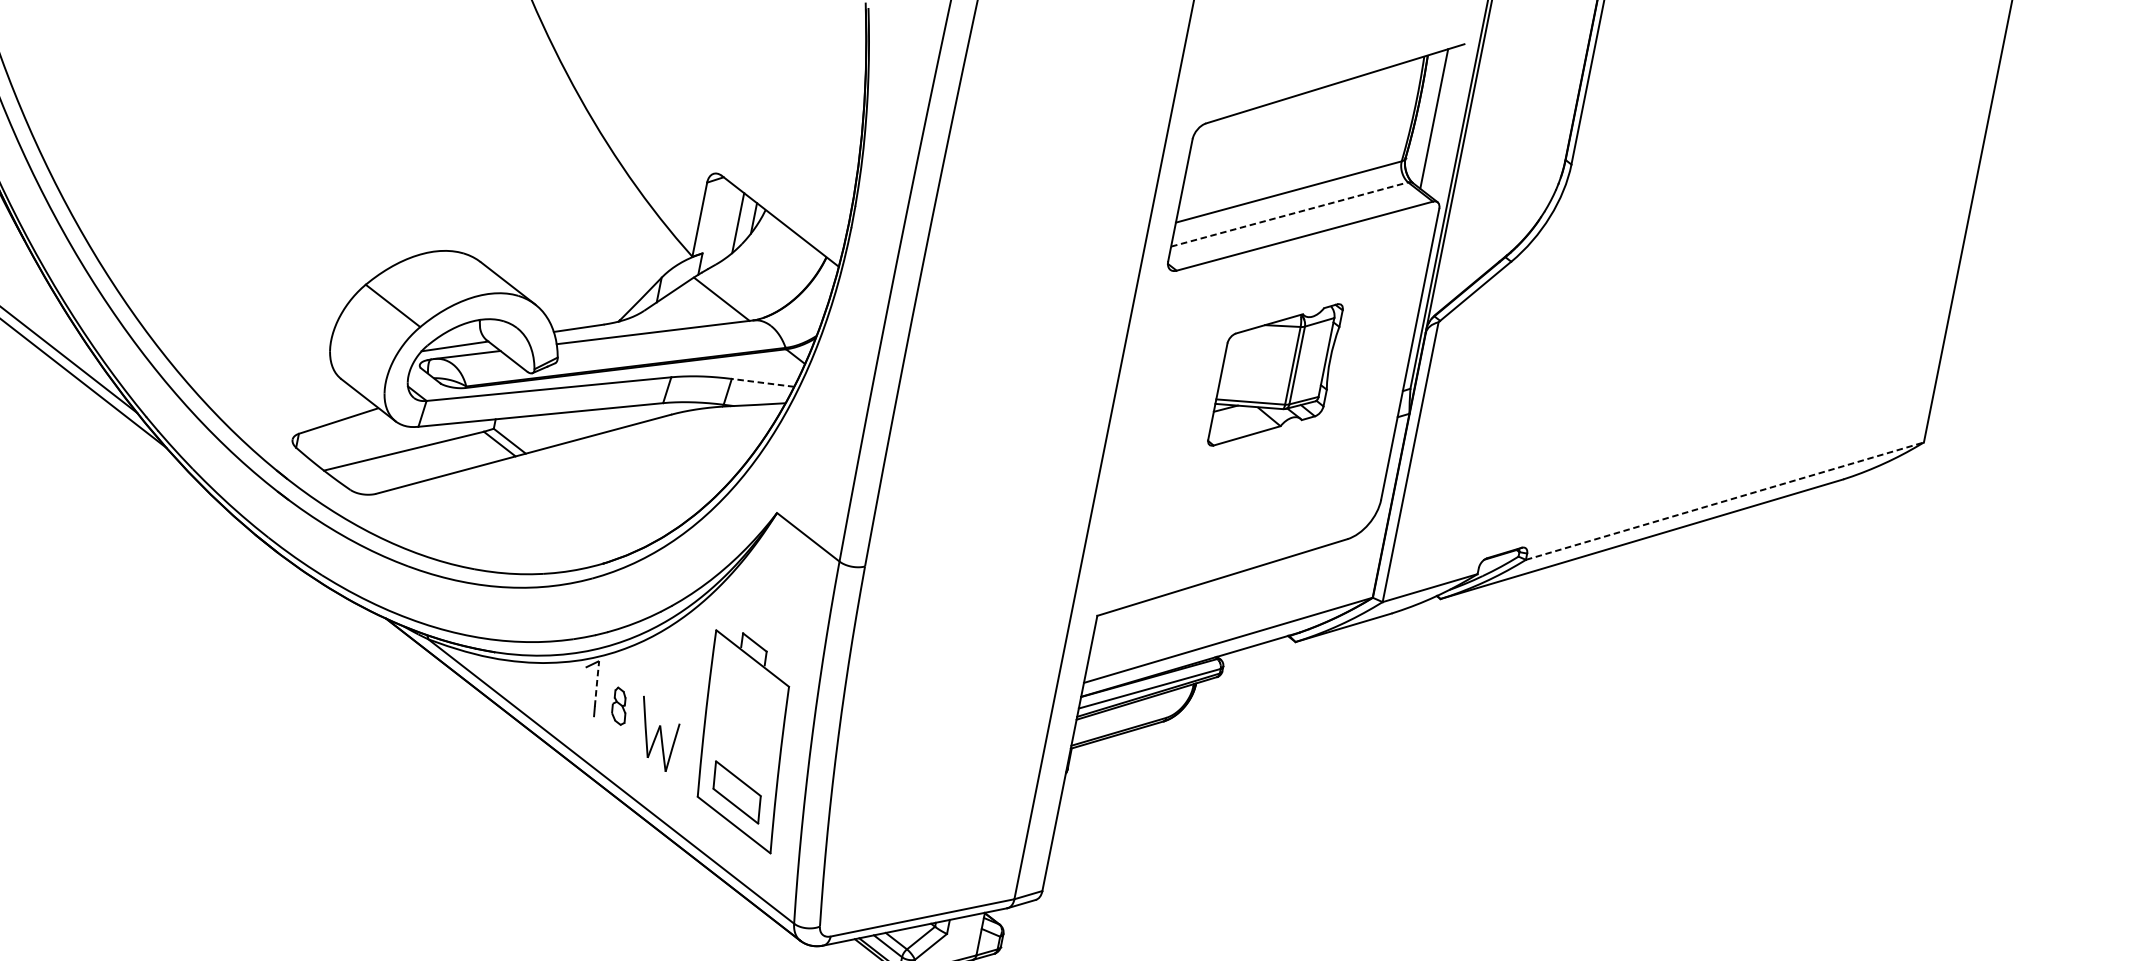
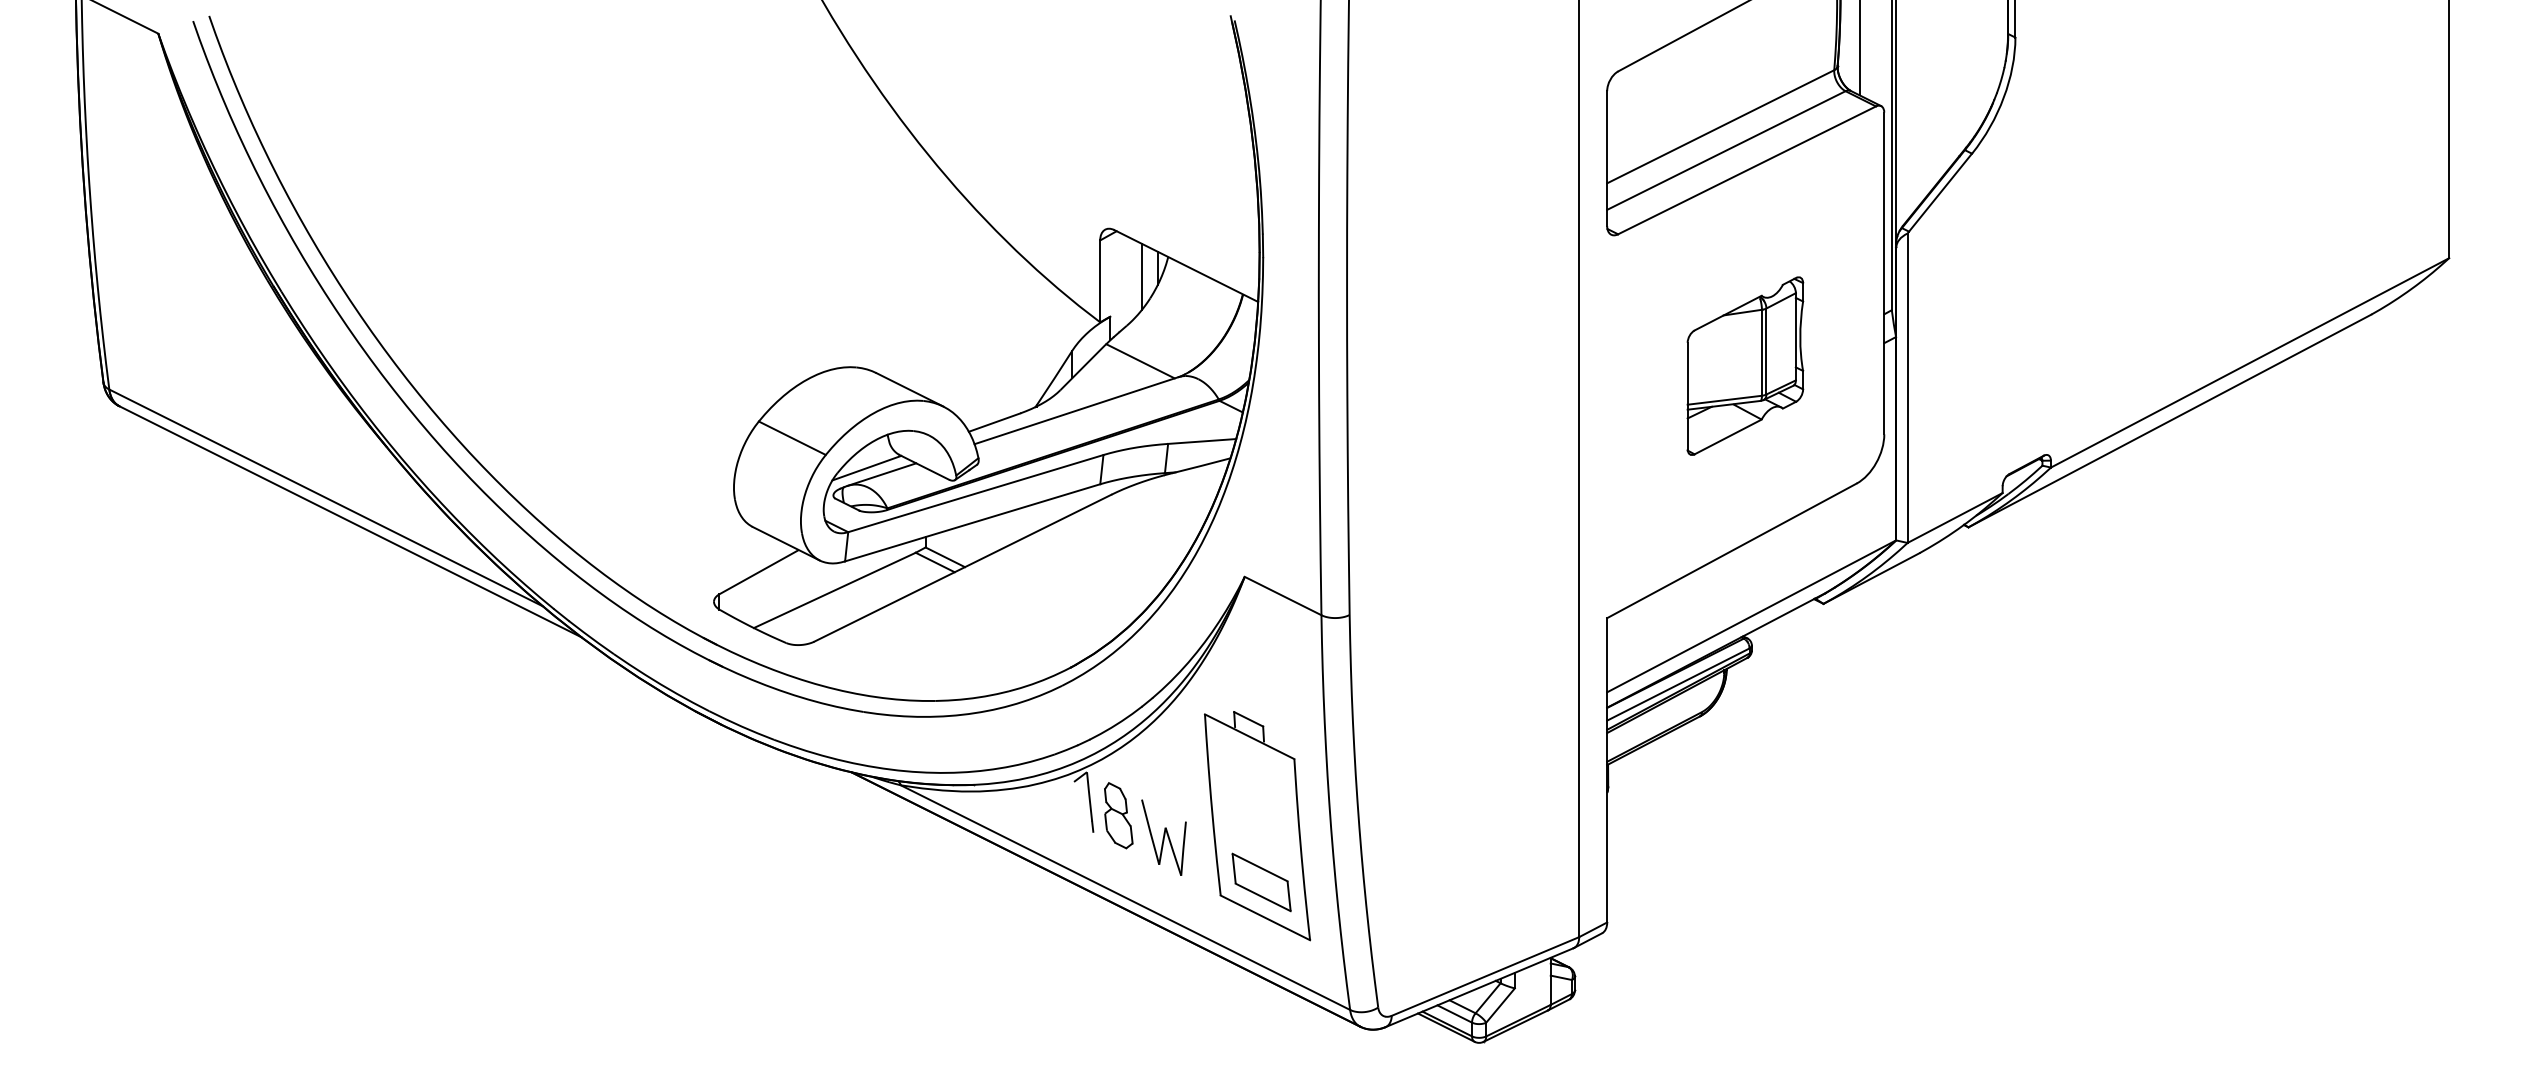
line: (1289, 214) -> (1726, 150), dashed -> solid
part: (1275, 374) -> (1745, 365), moved
line: (762, 382) -> (1201, 441), dashed -> solid
line: (1725, 500) -> (2250, 362), dashed -> solid
line: (597, 683) -> (1089, 796), dashed -> solid
part: (619, 705) -> (1118, 815), size x1.67

